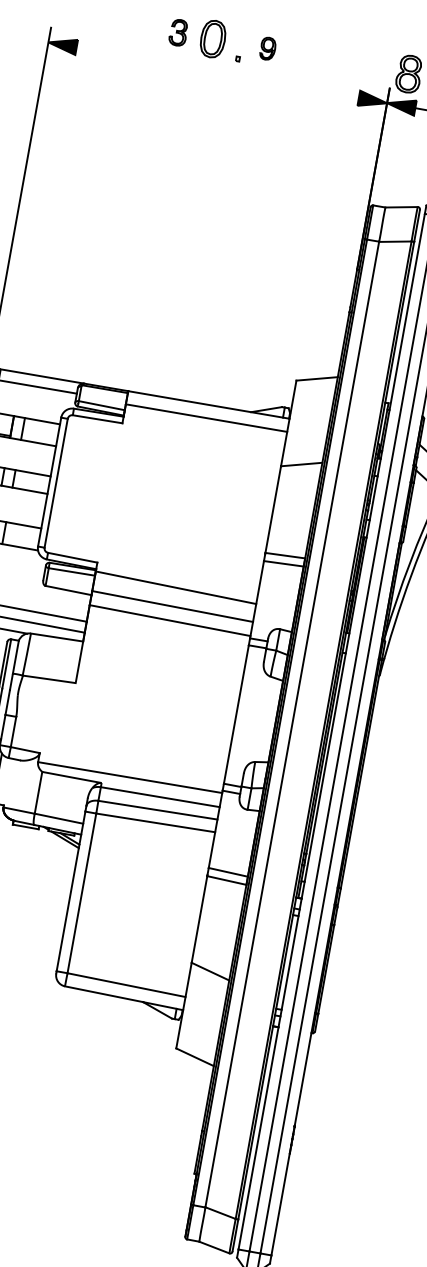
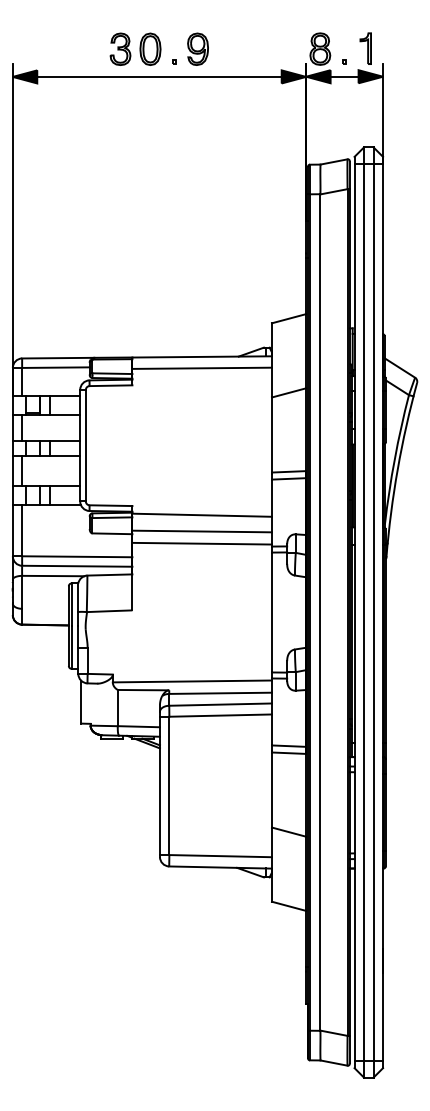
part: (178, 31) -> (120, 48), size x1.43
part: (267, 47) -> (197, 48), size x1.67
line: (217, 72) -> (159, 76), added

